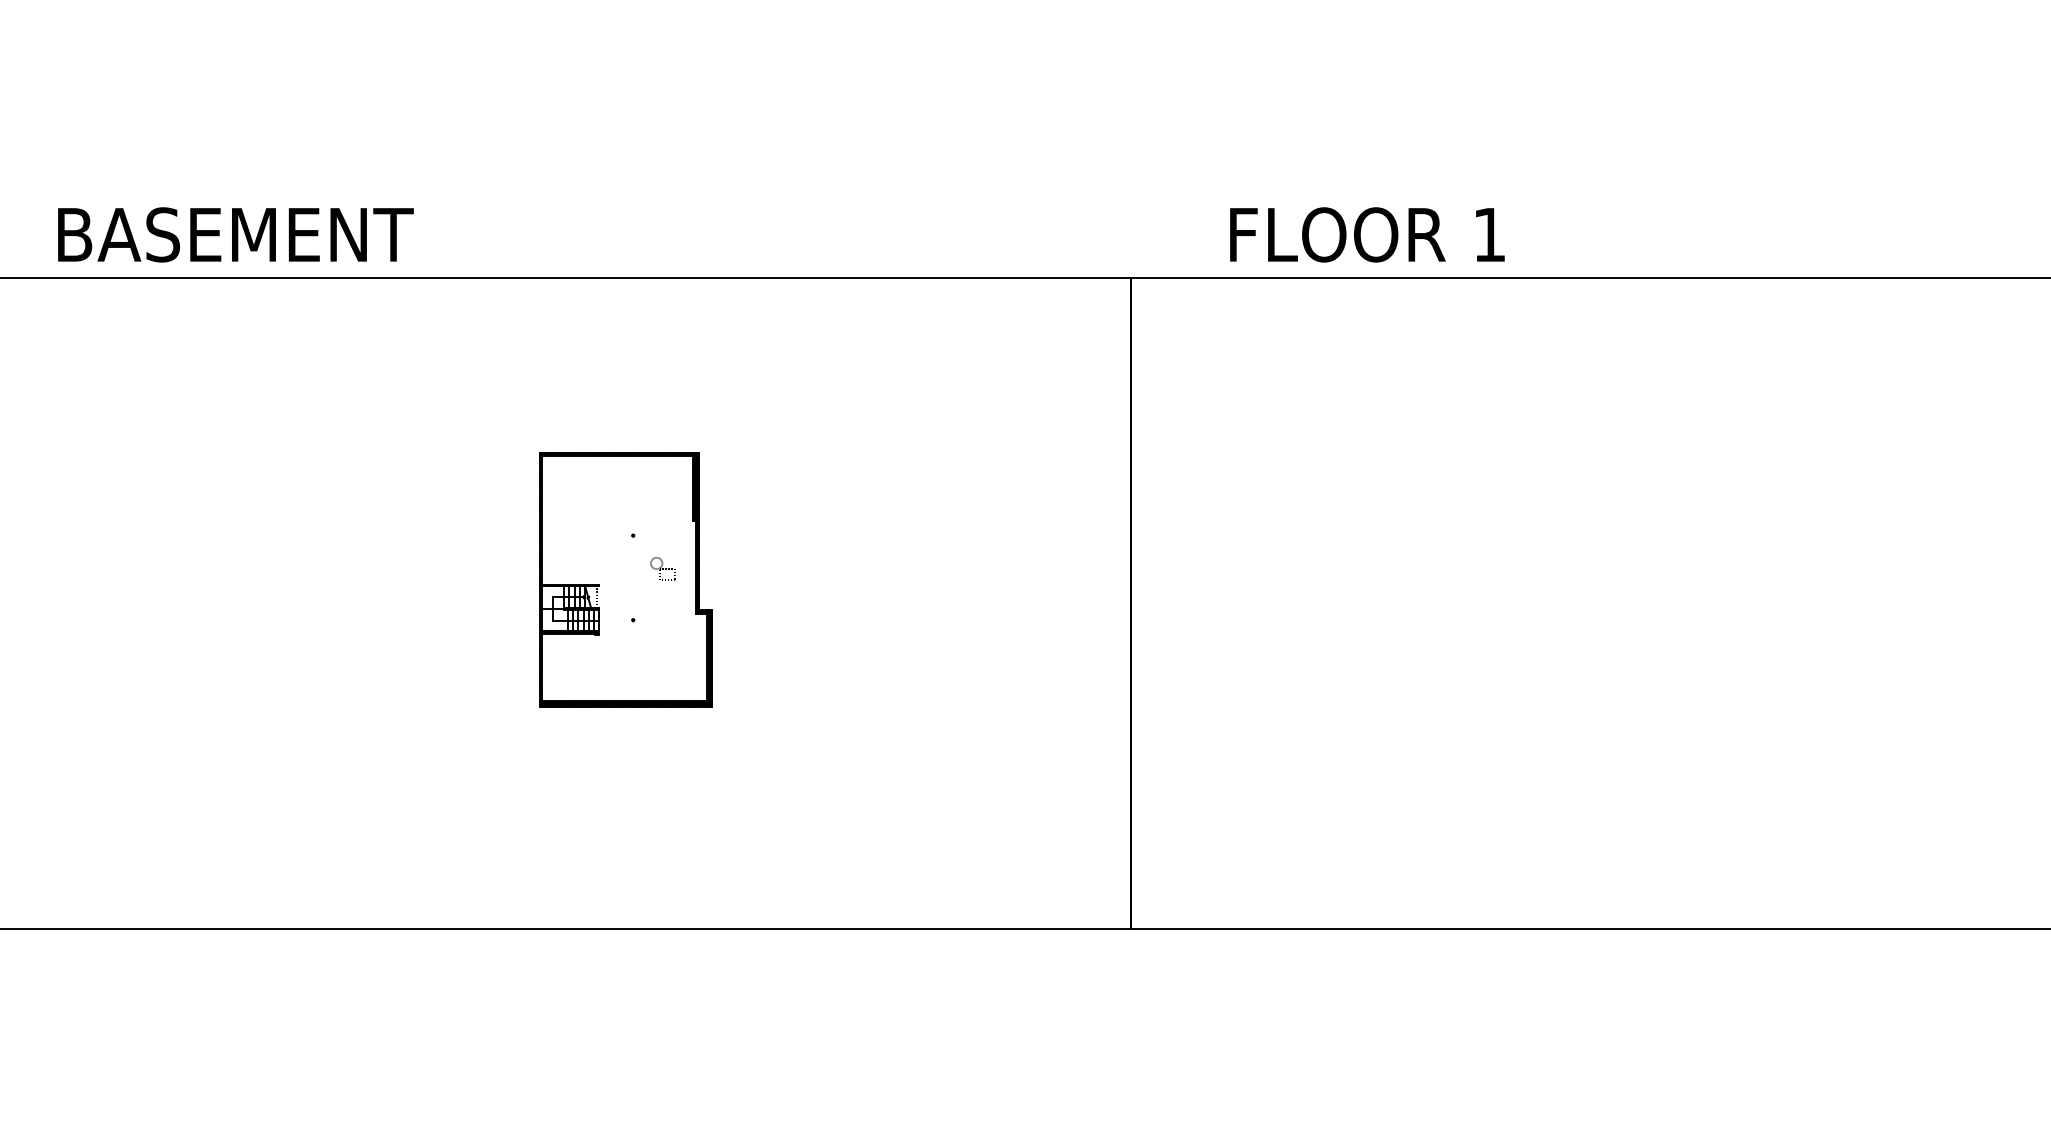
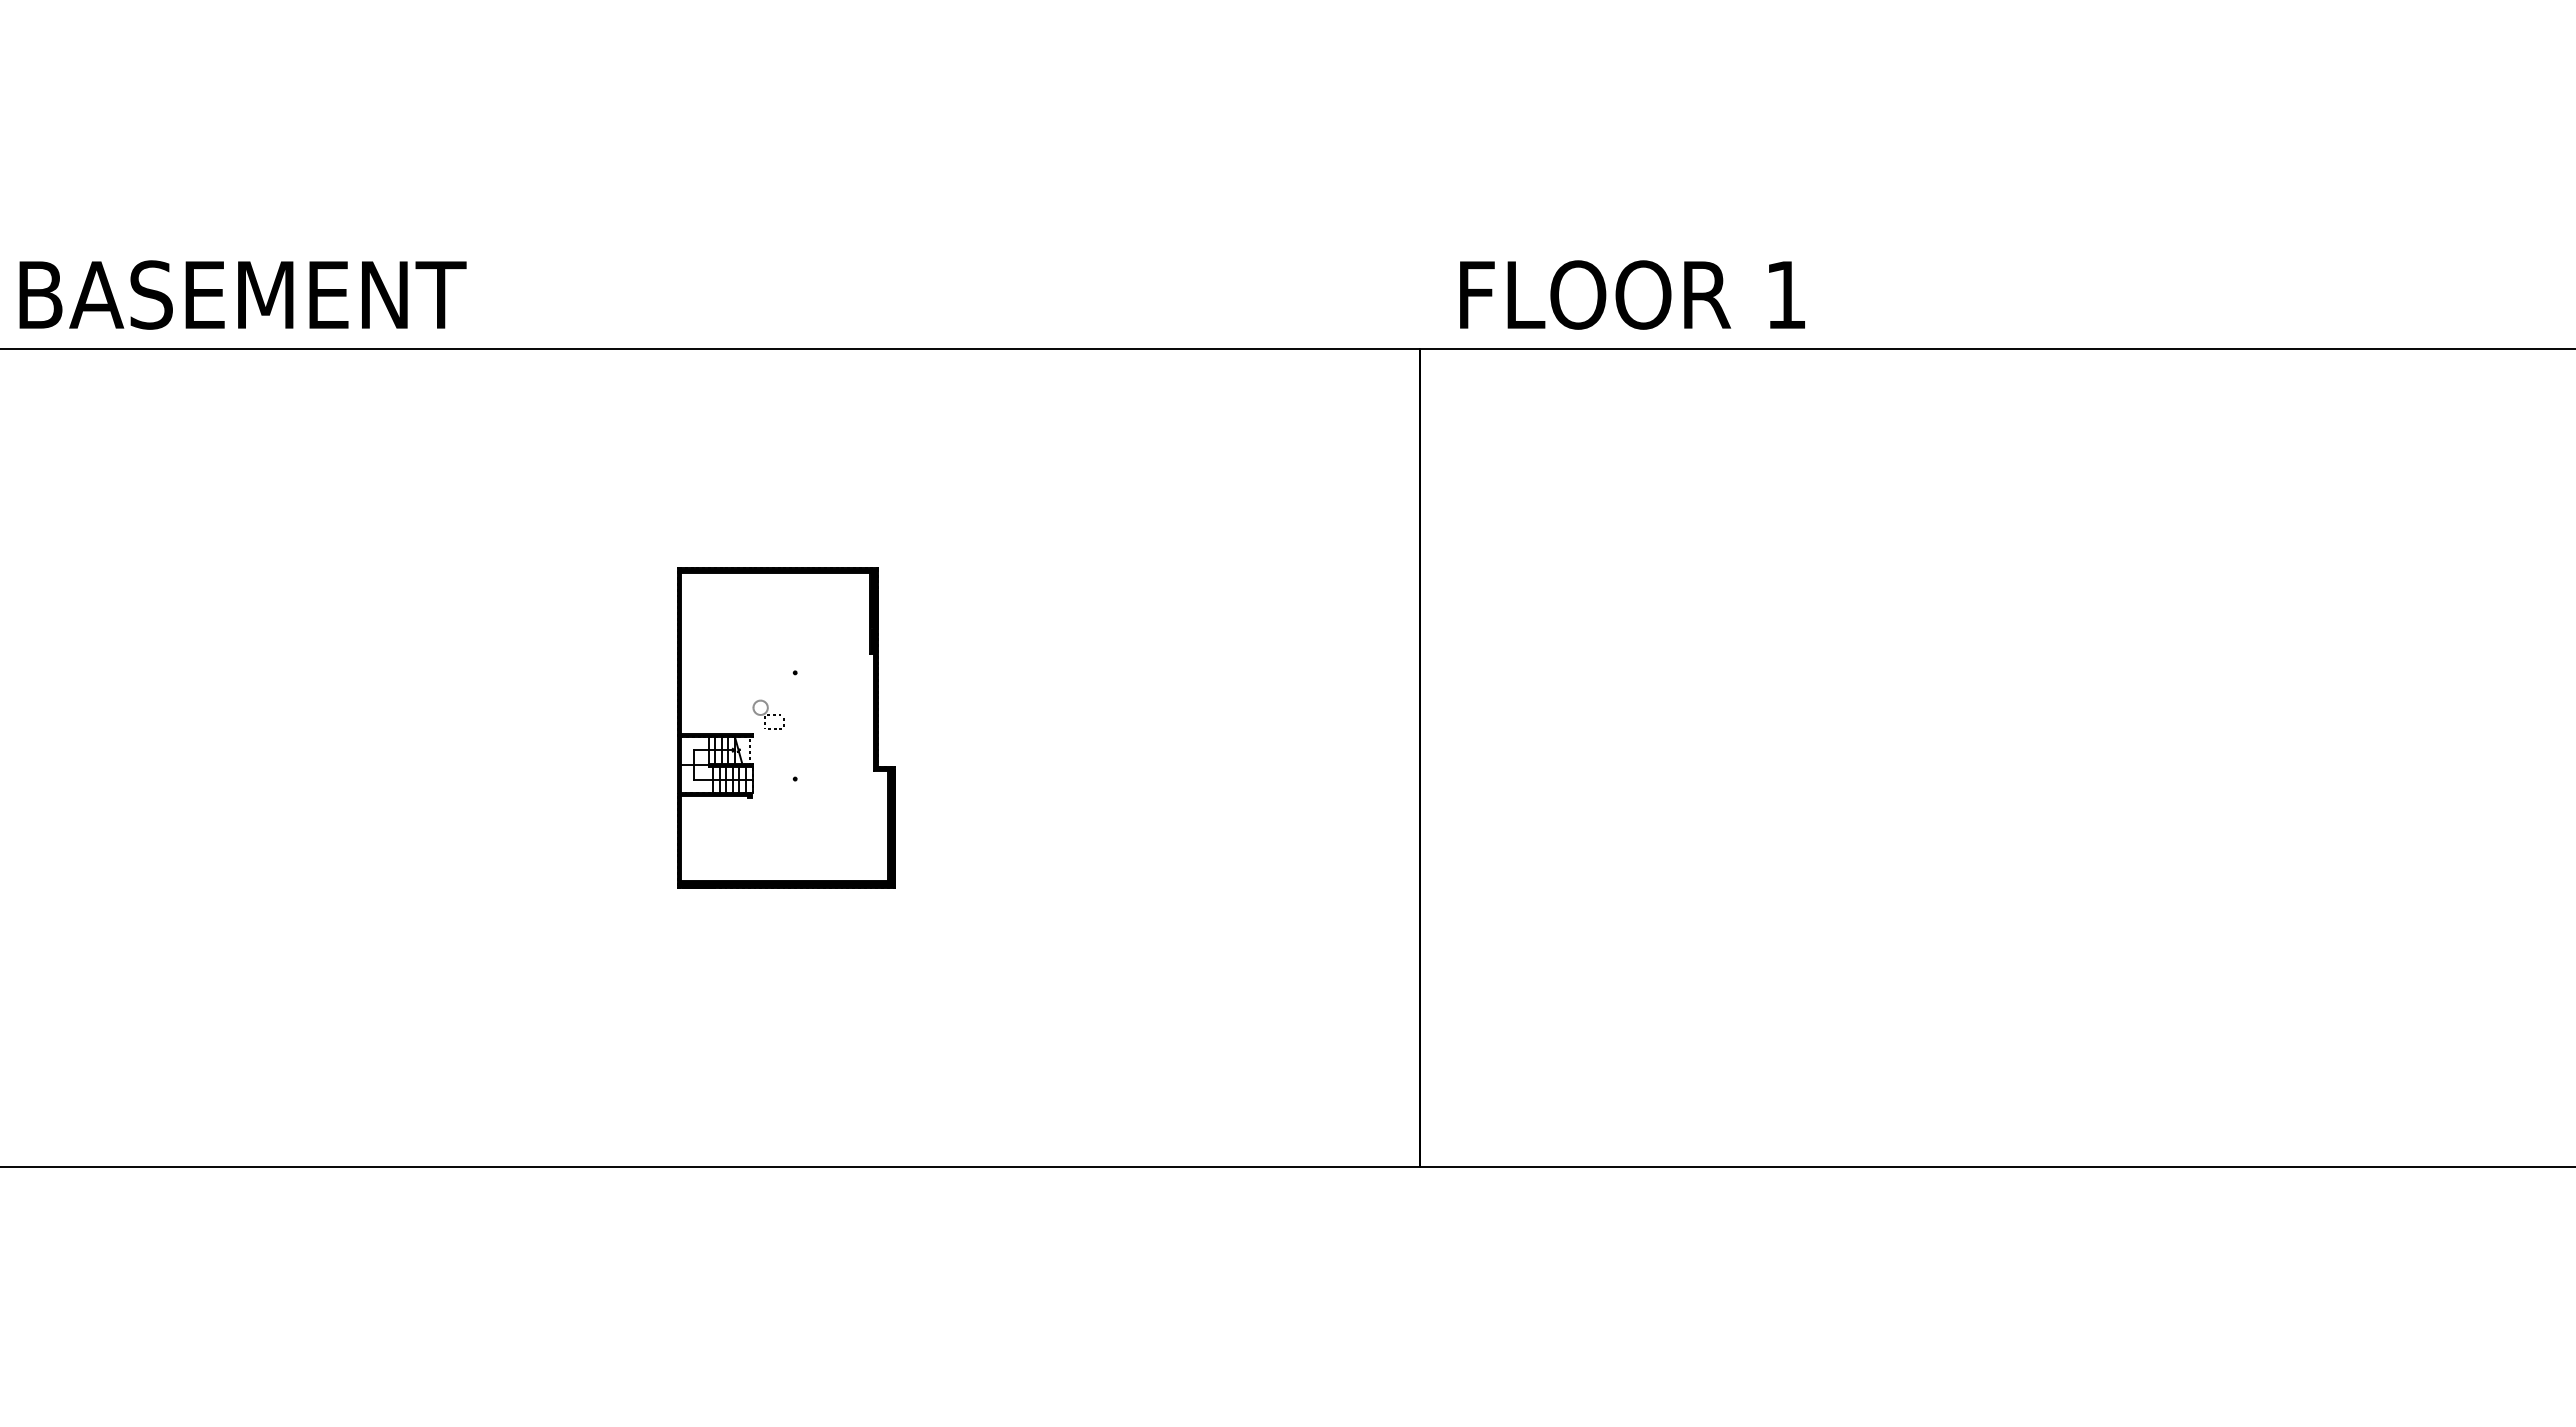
text: (235, 234) -> (242, 294), moved
text: (1367, 234) -> (1632, 294), moved
part: (662, 568) -> (768, 714), moved

